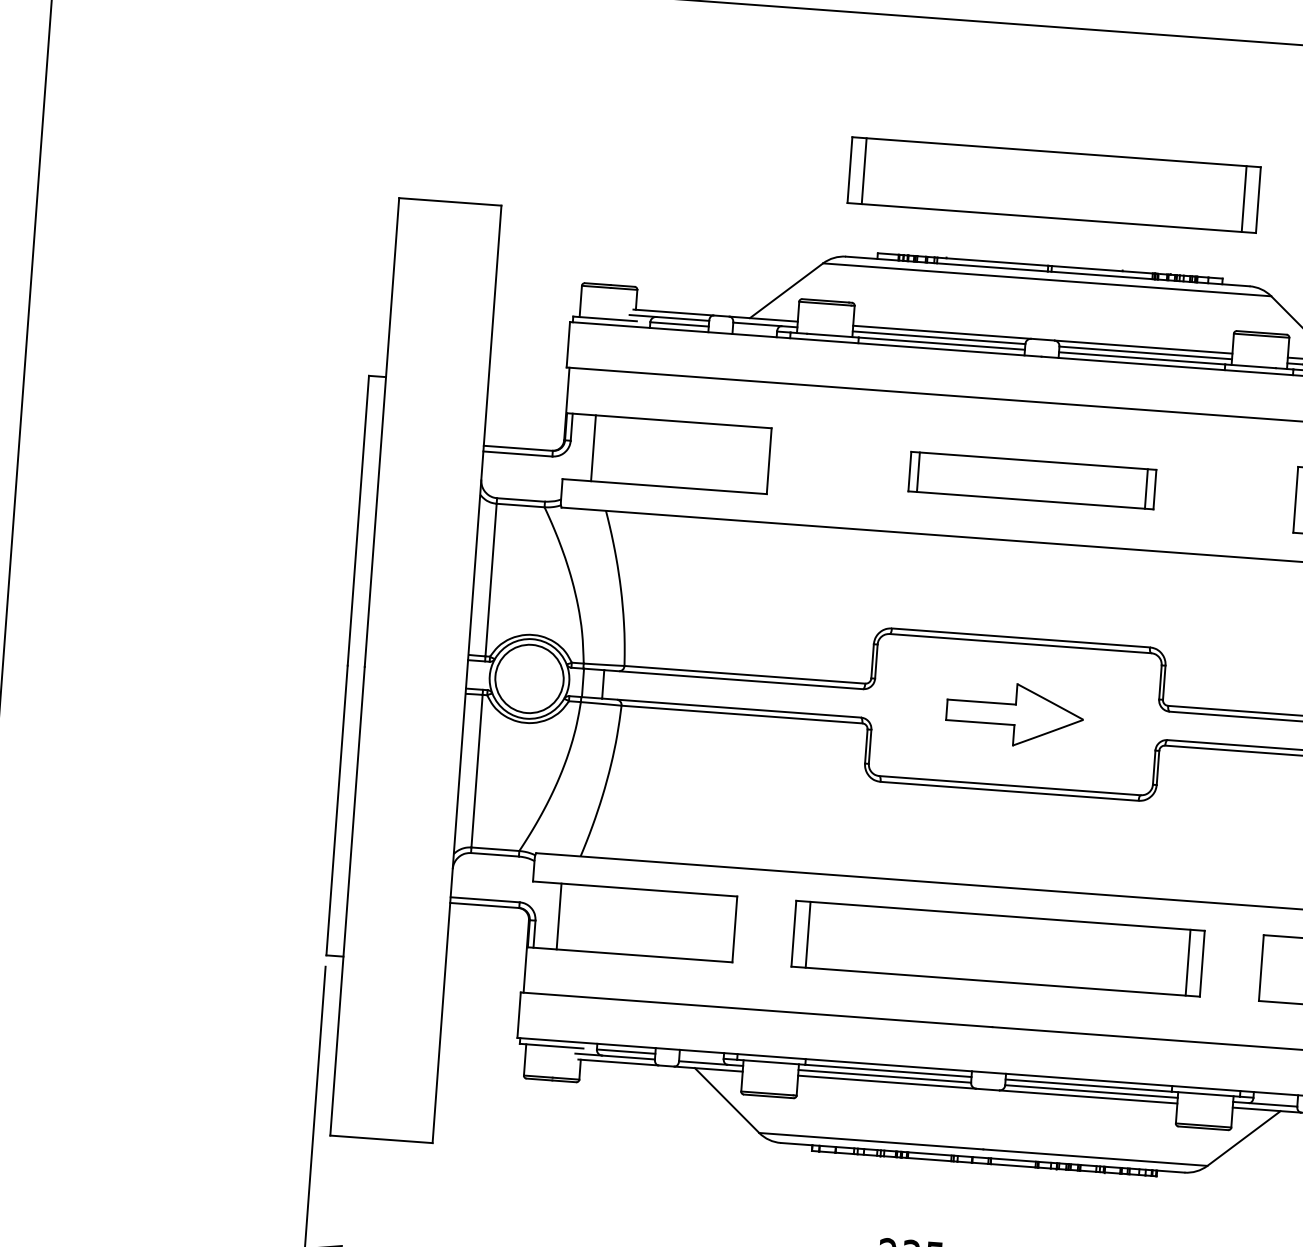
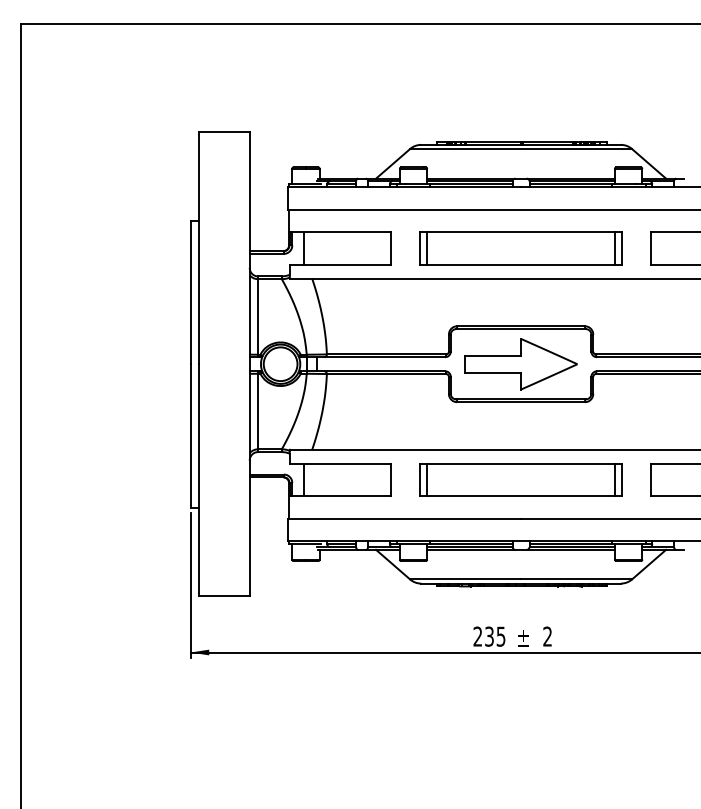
part: (1053, 183) -> (520, 101), removed
part: (1031, 480) -> (520, 248), size x1.67
part: (1014, 715) -> (520, 364), size x1.67

